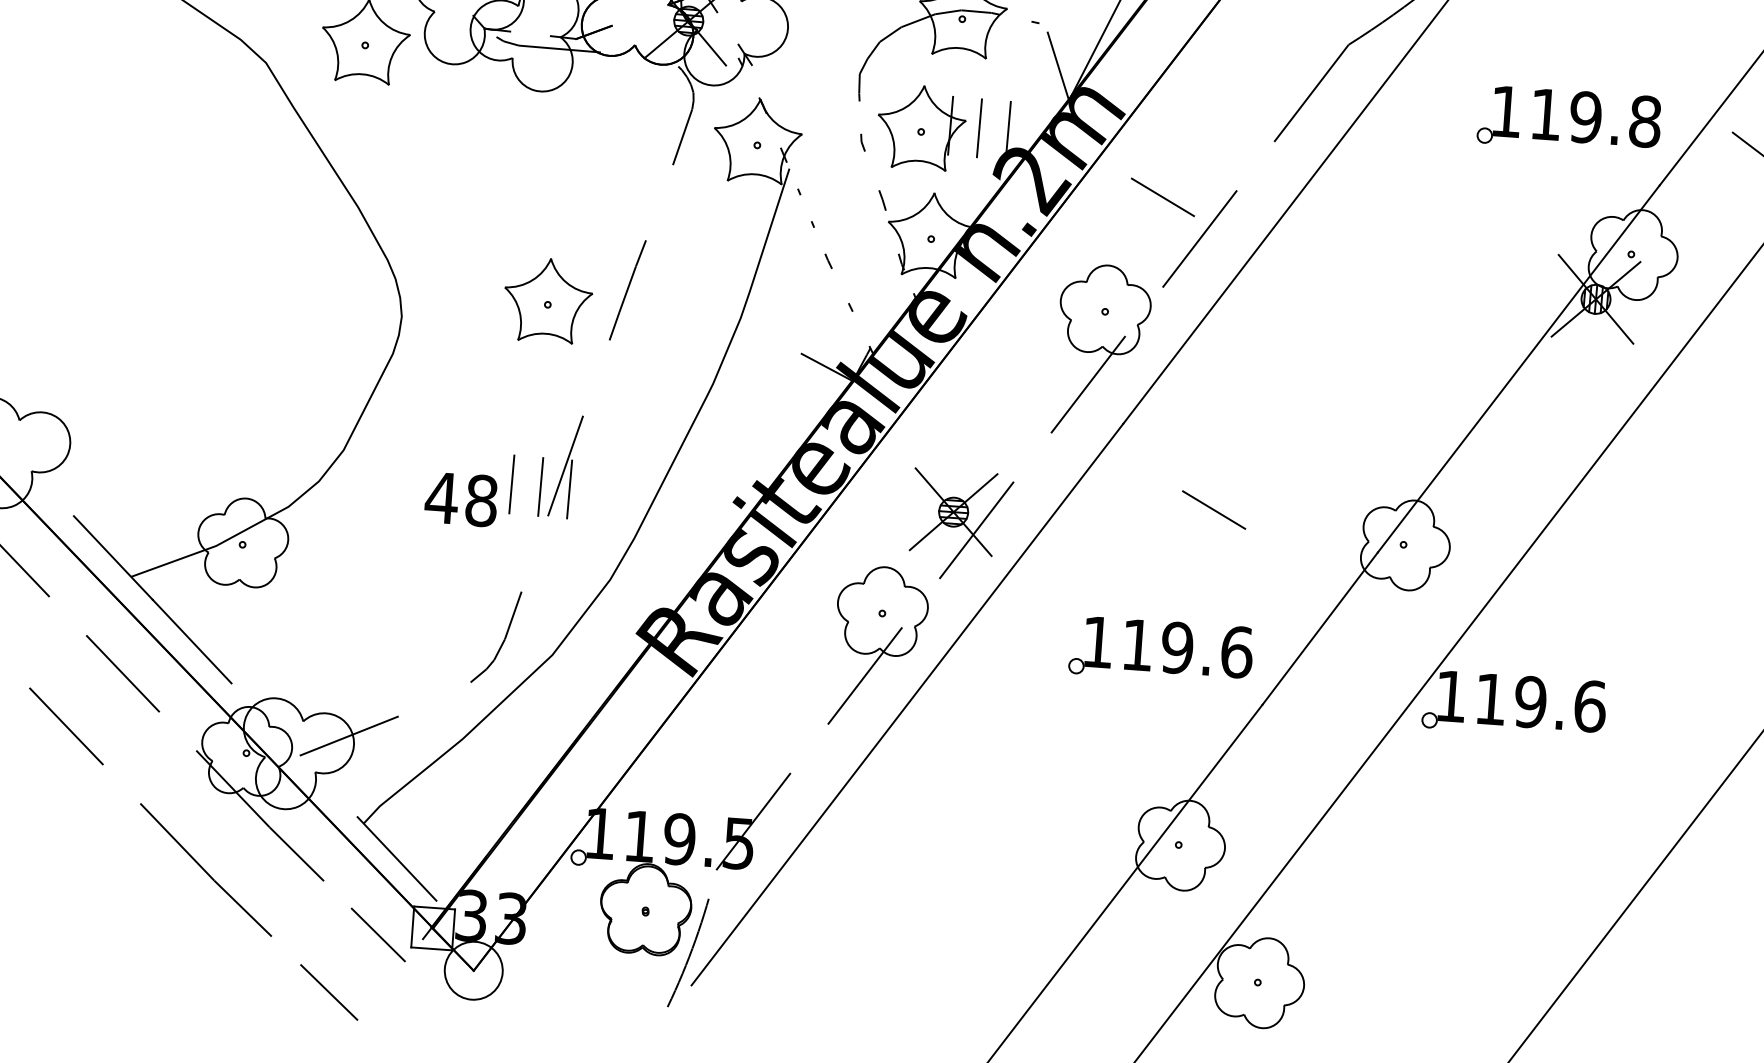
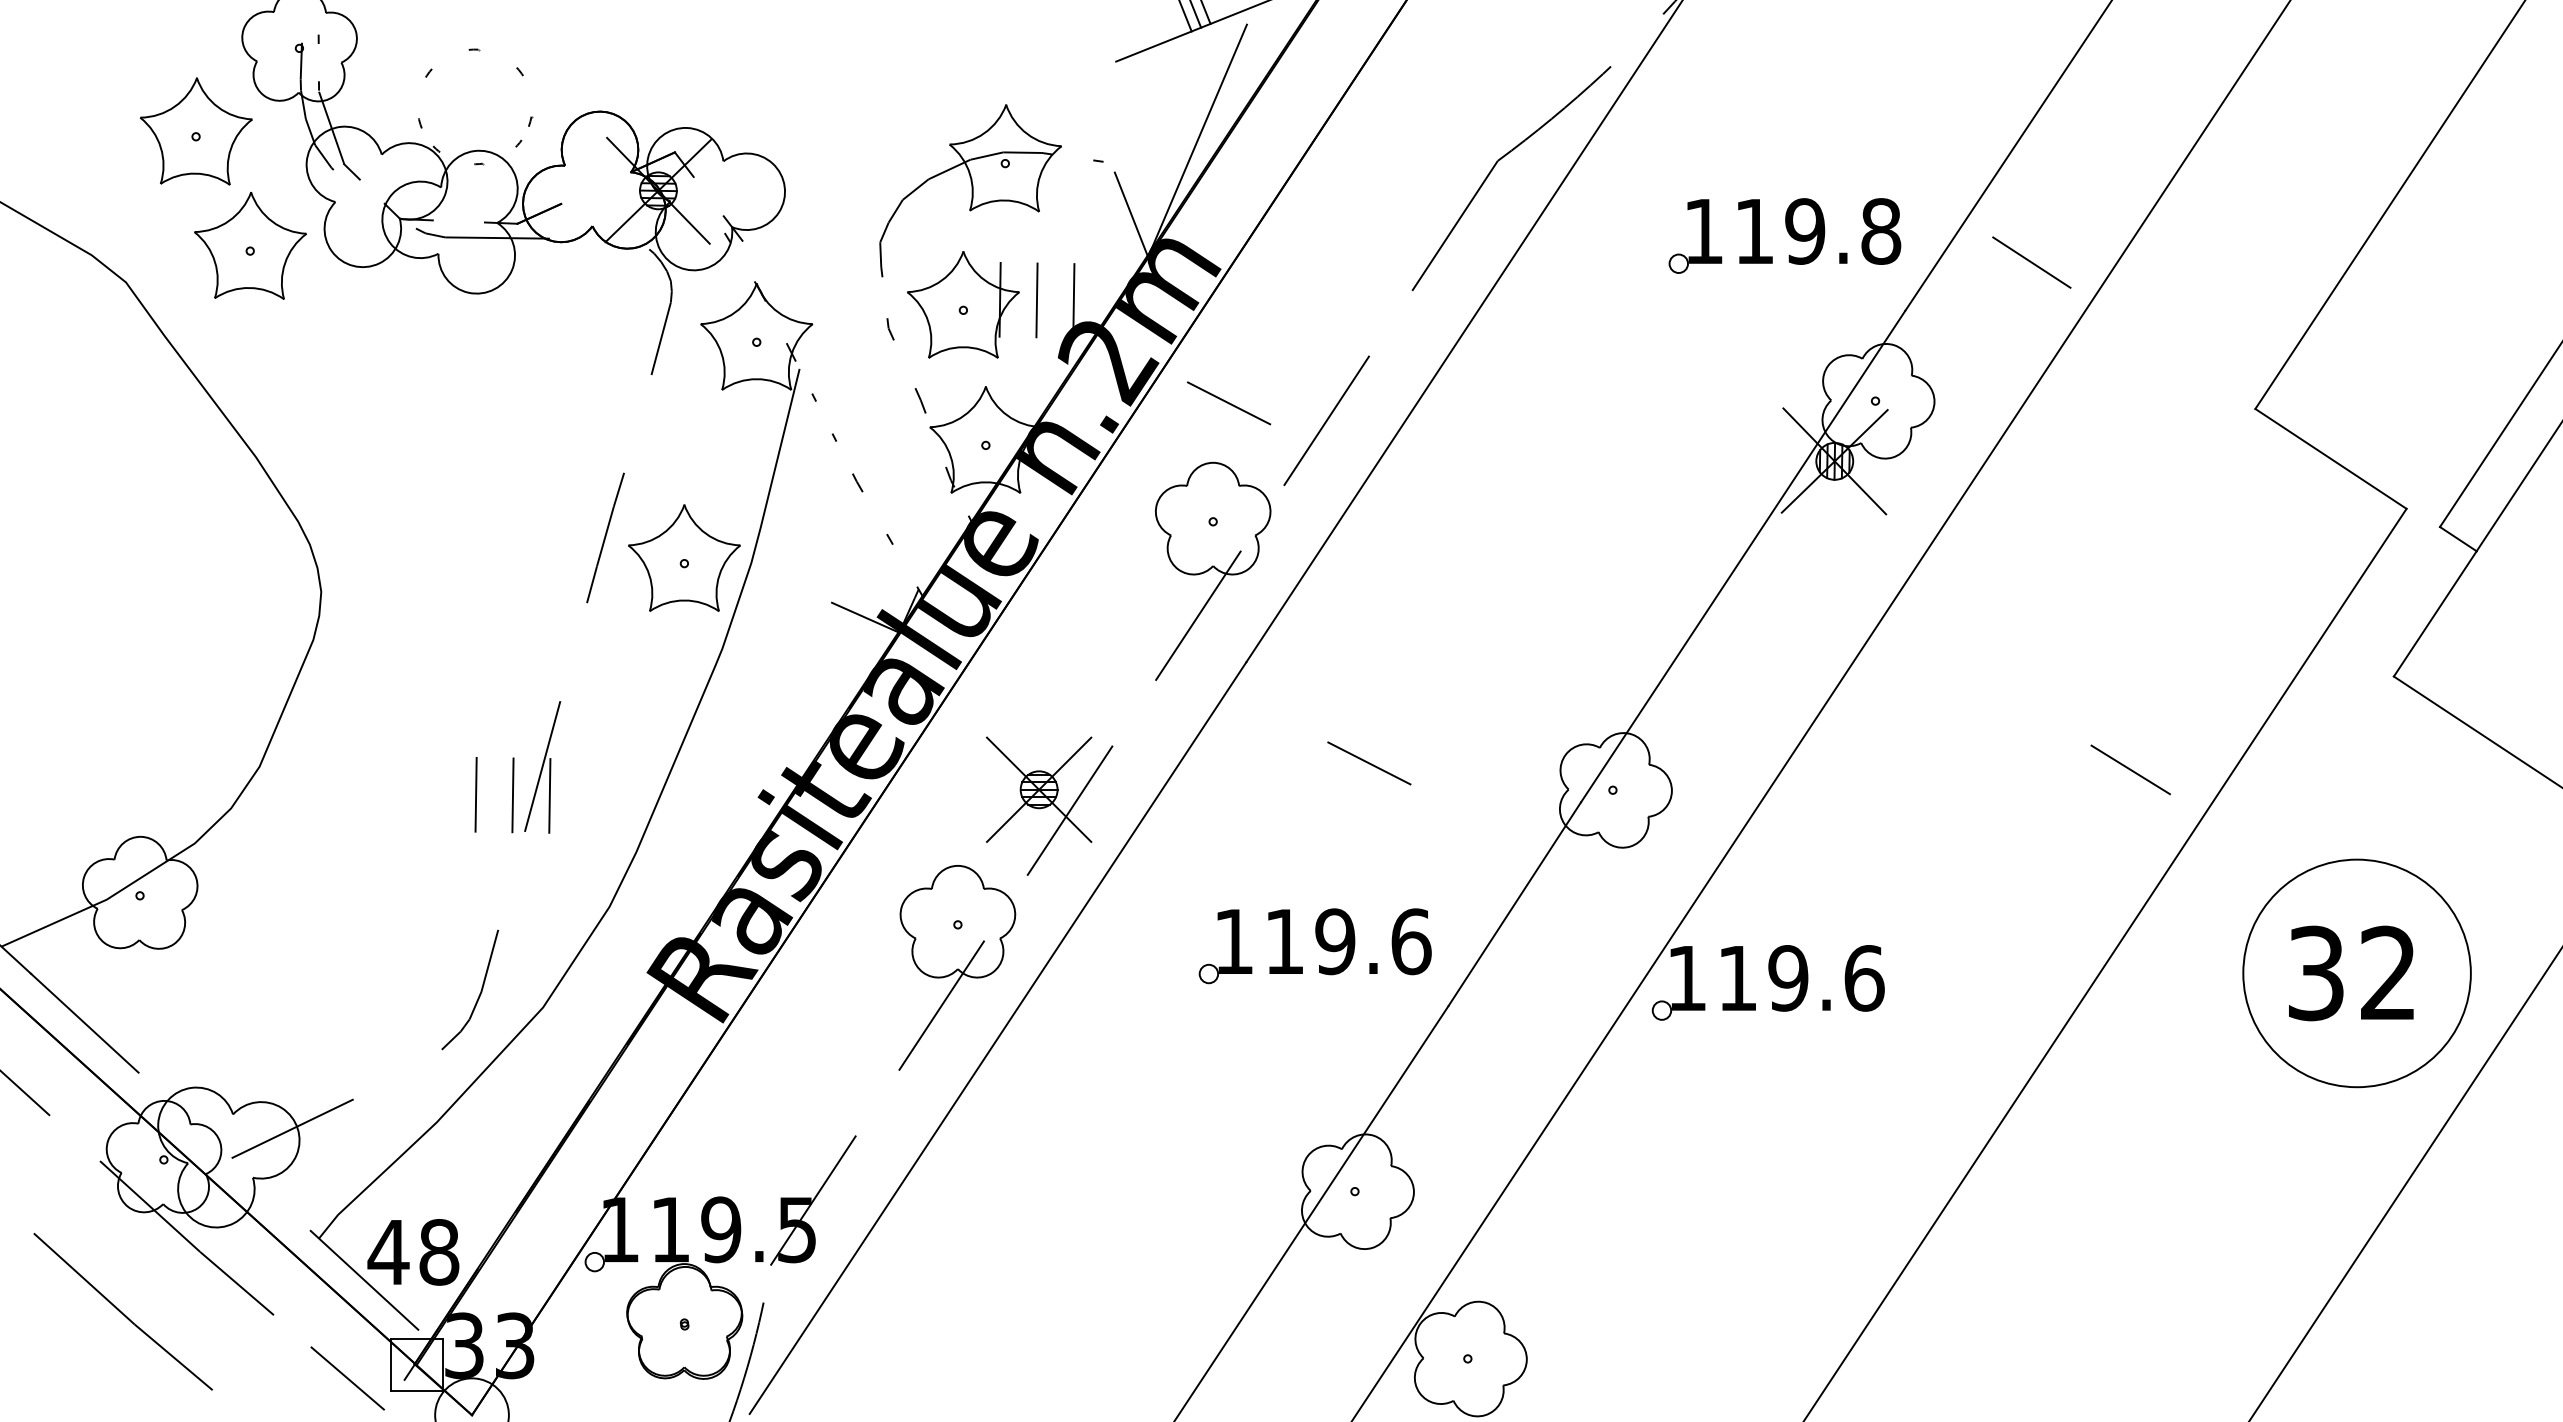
line: (1163, 197) -> (1229, 403), moved
part: (548, 300) -> (684, 557), moved
text: (461, 499) -> (413, 1252), moved

